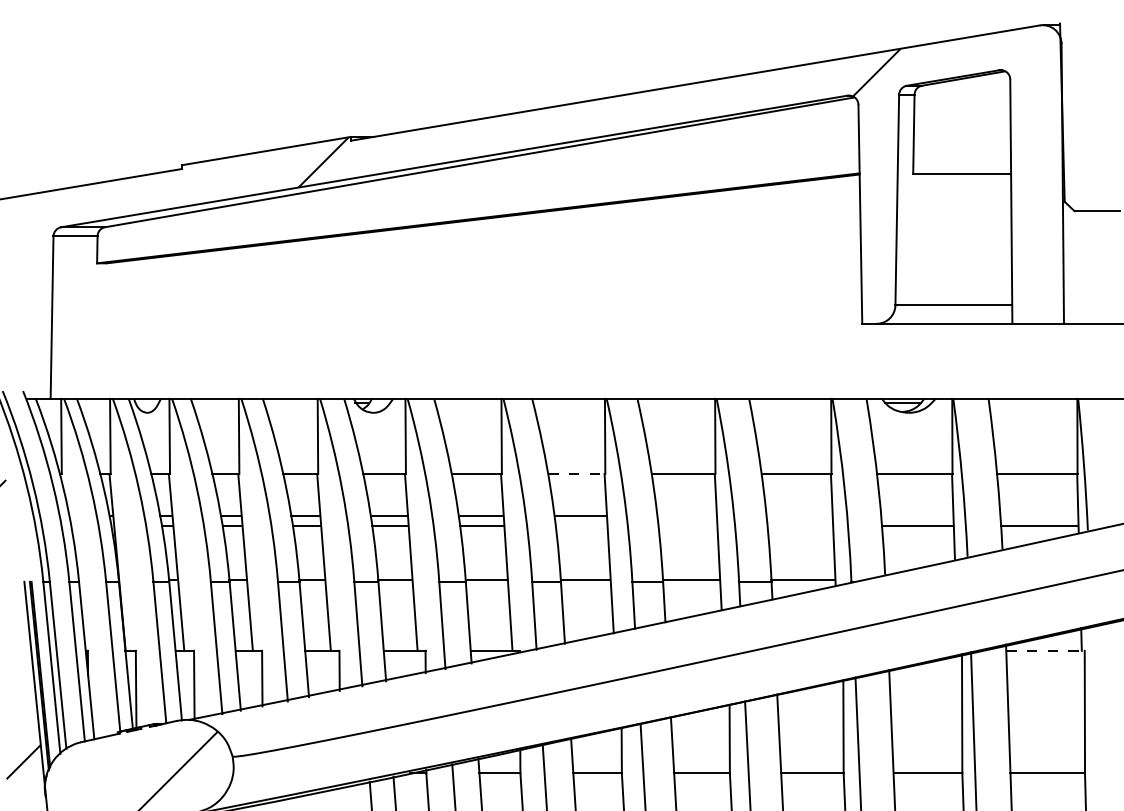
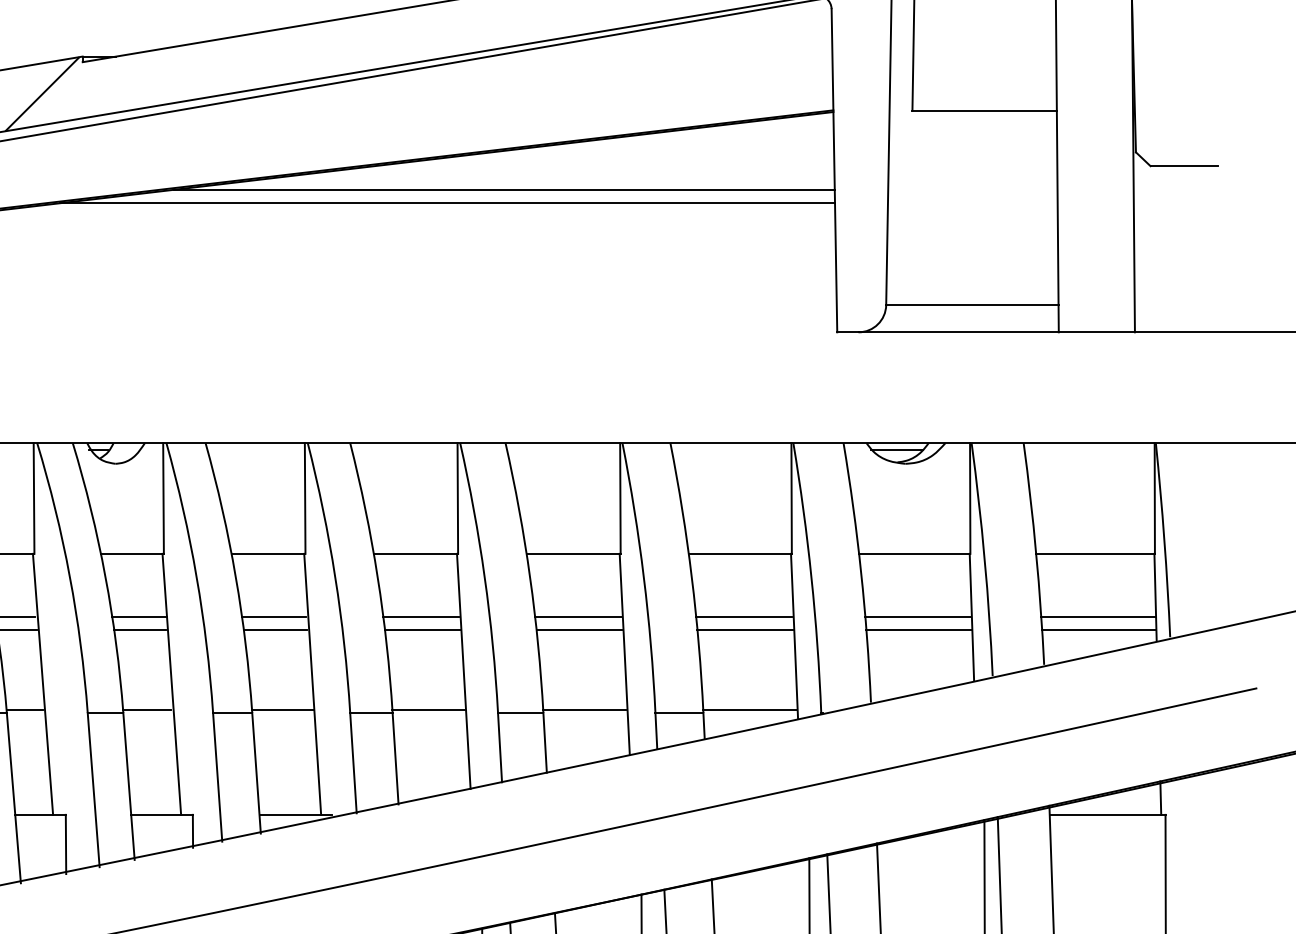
line: (636, 227) -> (504, 190), added
line: (597, 236) -> (446, 203), added
line: (576, 473) -> (415, 553), dashed -> solid
line: (686, 516) -> (577, 616), added
line: (798, 516) -> (743, 616), added
line: (916, 516) -> (917, 616), added
line: (1039, 516) -> (1098, 616), added
line: (581, 525) -> (422, 629), added
line: (687, 525) -> (579, 629), added
line: (799, 525) -> (744, 629), added
line: (1045, 650) -> (1107, 814), dashed -> solid

